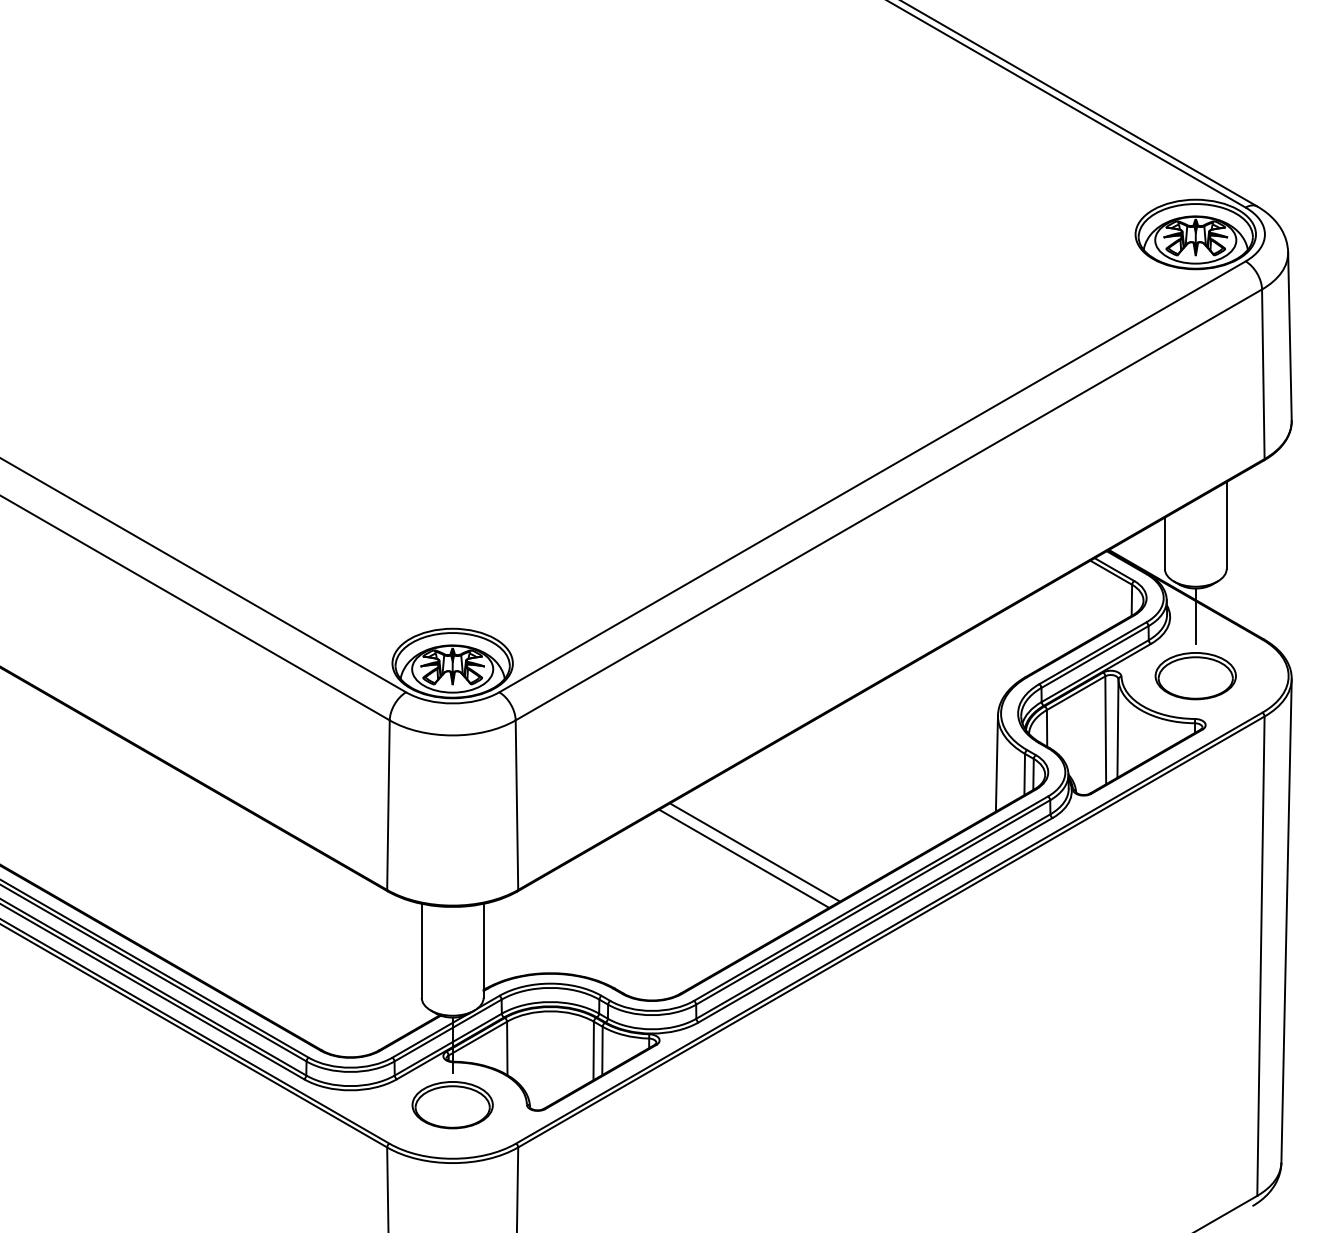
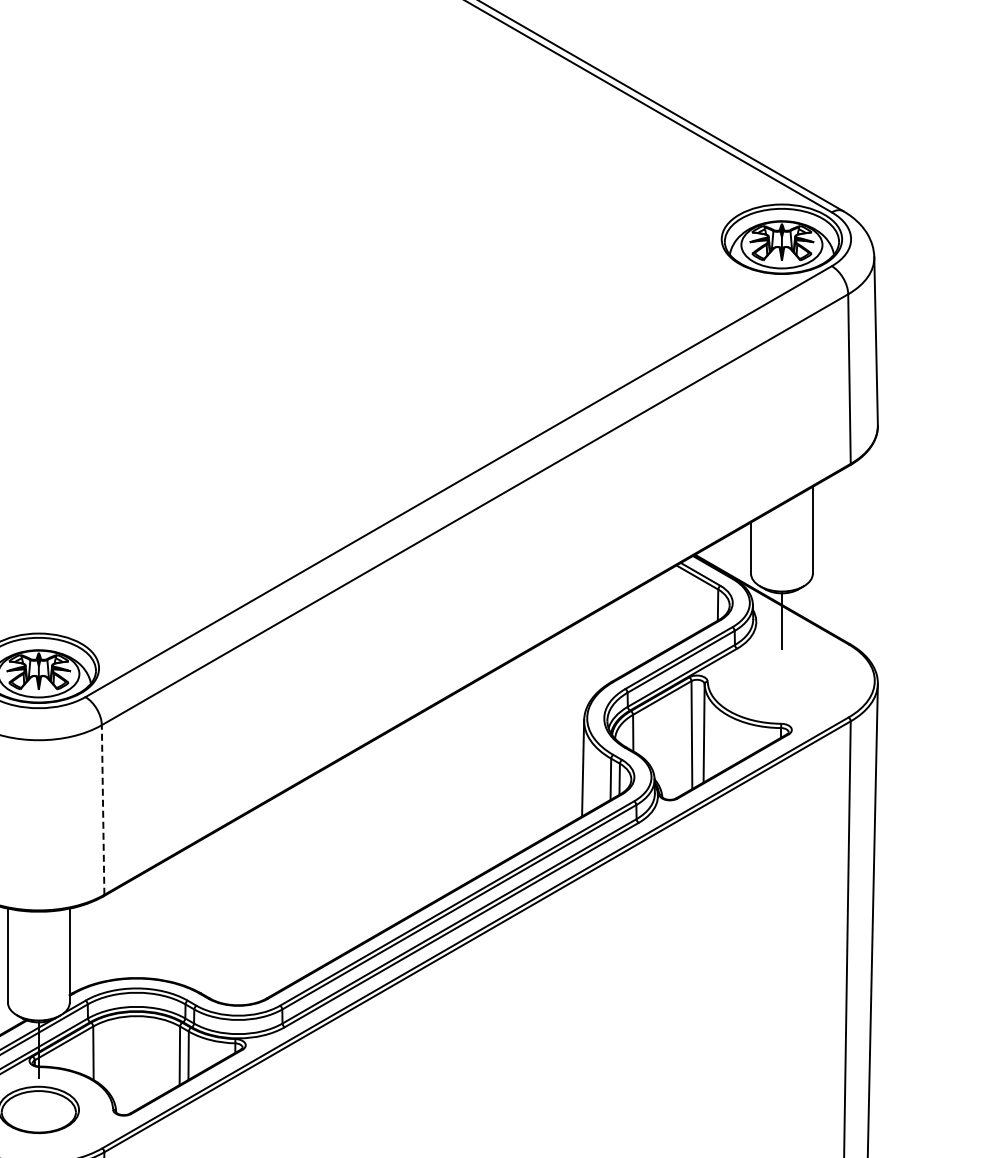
part: (1195, 676) -> (781, 681), removed
line: (516, 805) -> (102, 810), solid -> dashed
line: (754, 852) -> (340, 857), removed
line: (744, 858) -> (330, 863), removed

